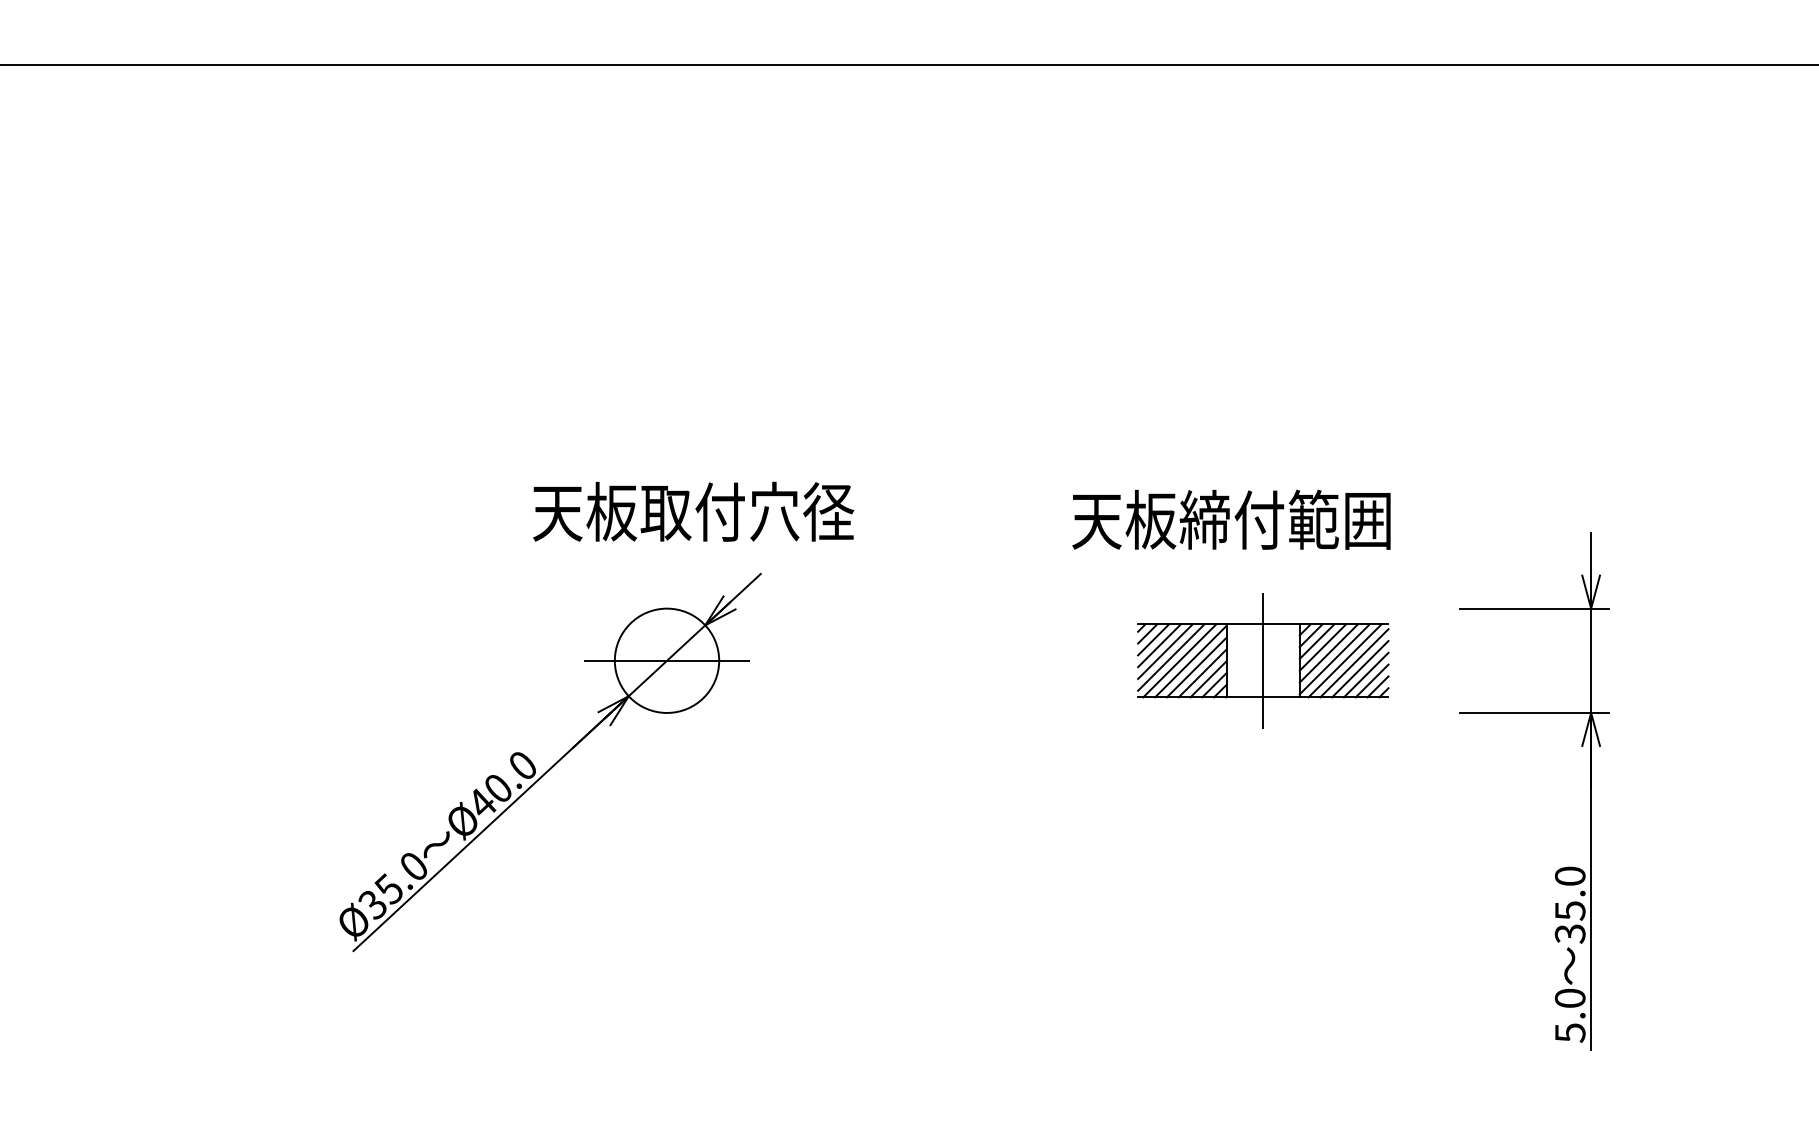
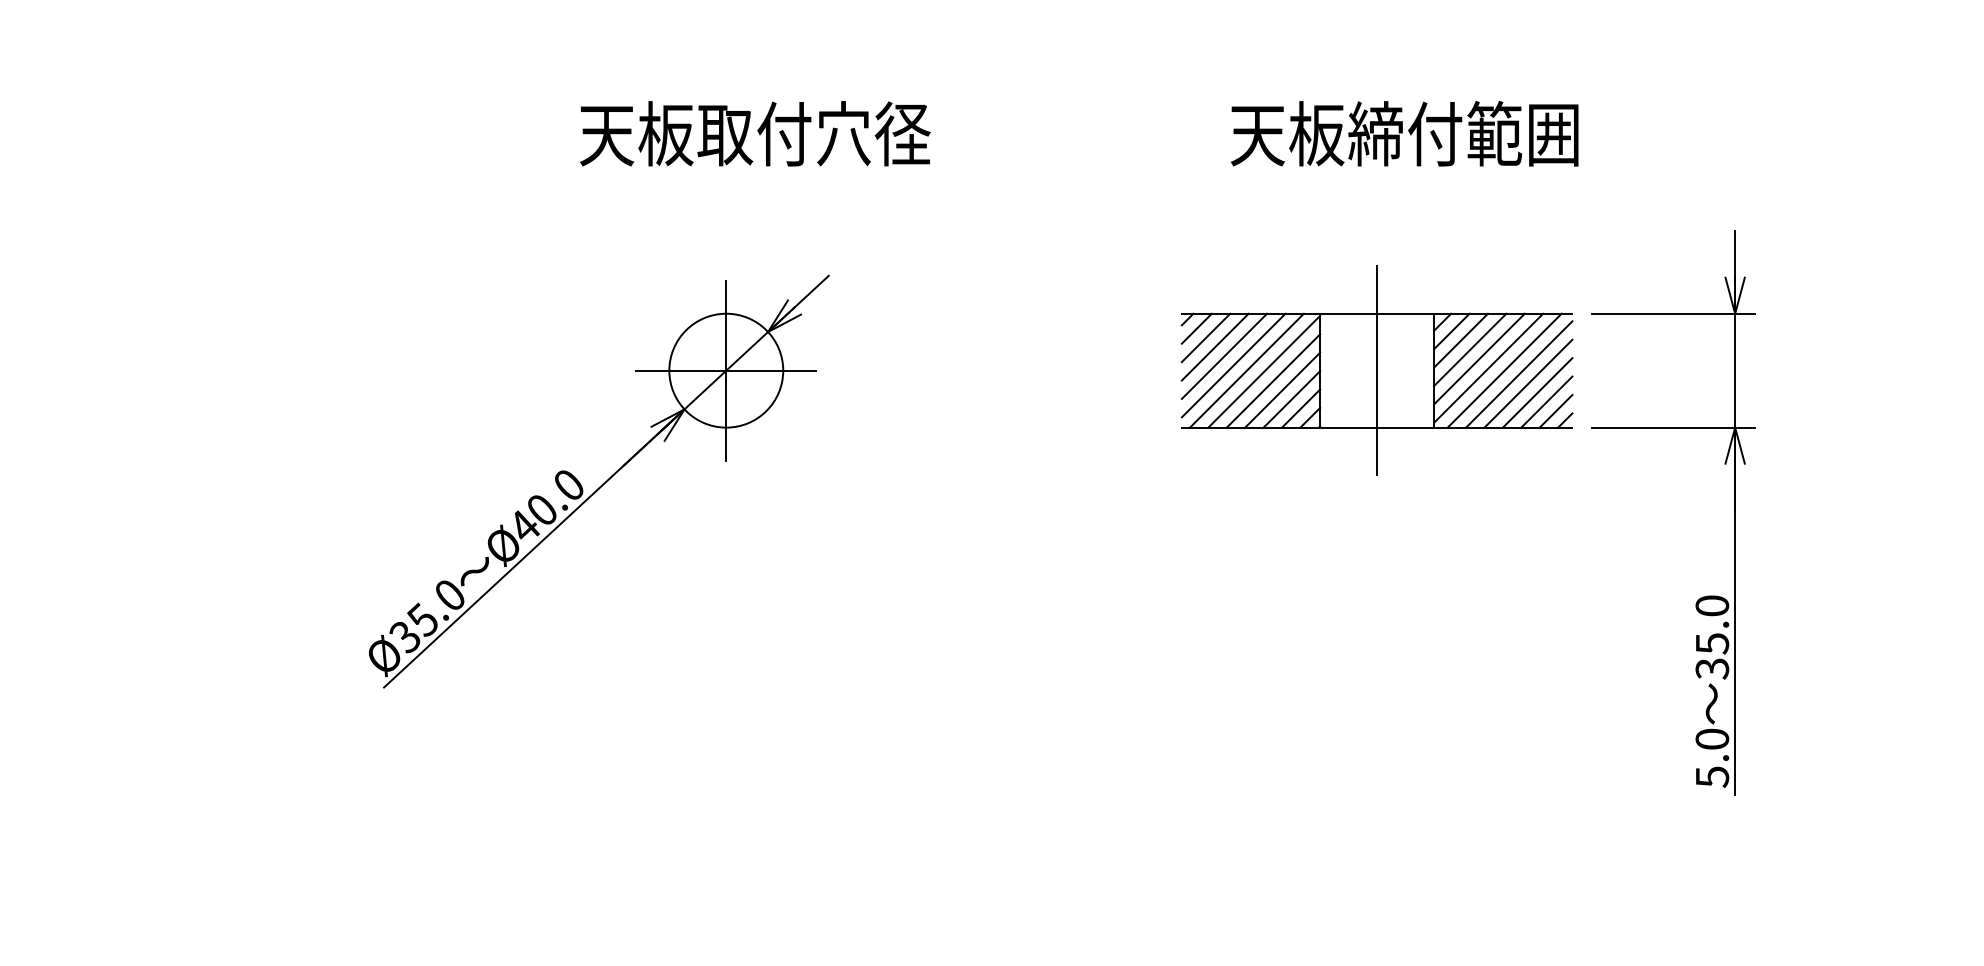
text: (693, 511) -> (755, 133), moved
text: (1231, 519) -> (1404, 133), moved
line: (667, 660) -> (726, 370), added
part: (1263, 660) -> (1377, 370), size x1.43

